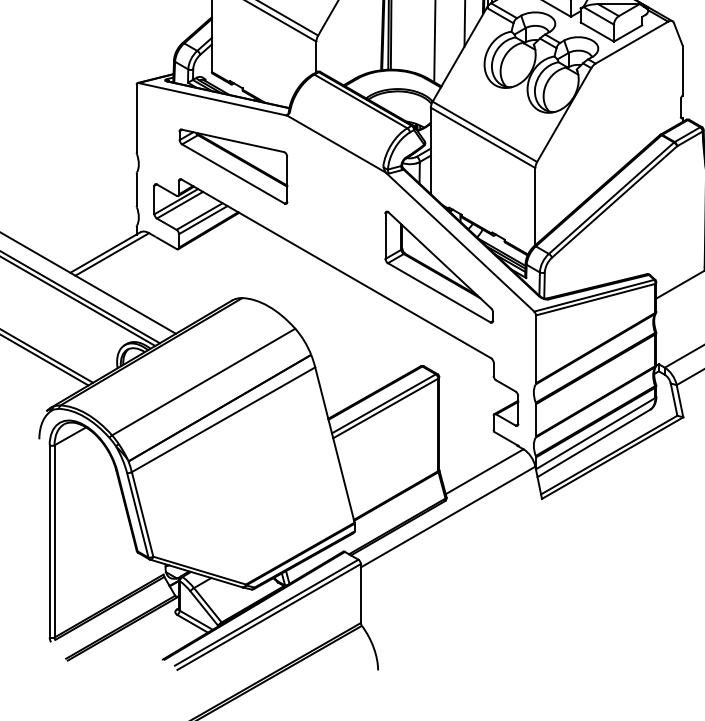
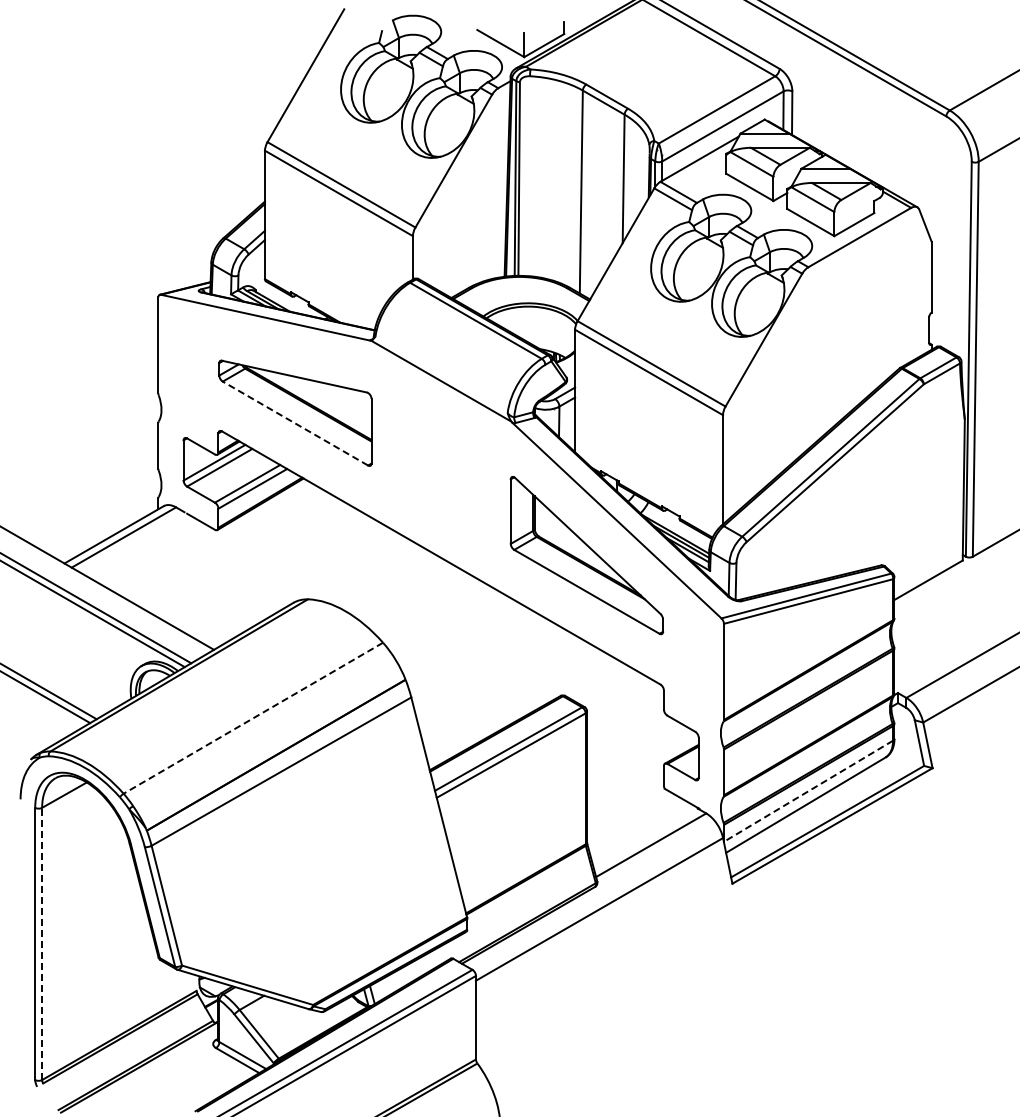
line: (233, 173) -> (295, 423), solid -> dashed
line: (203, 382) -> (252, 718), solid -> dashed
line: (595, 433) -> (808, 791), solid -> dashed
line: (54, 541) -> (42, 943), solid -> dashed

